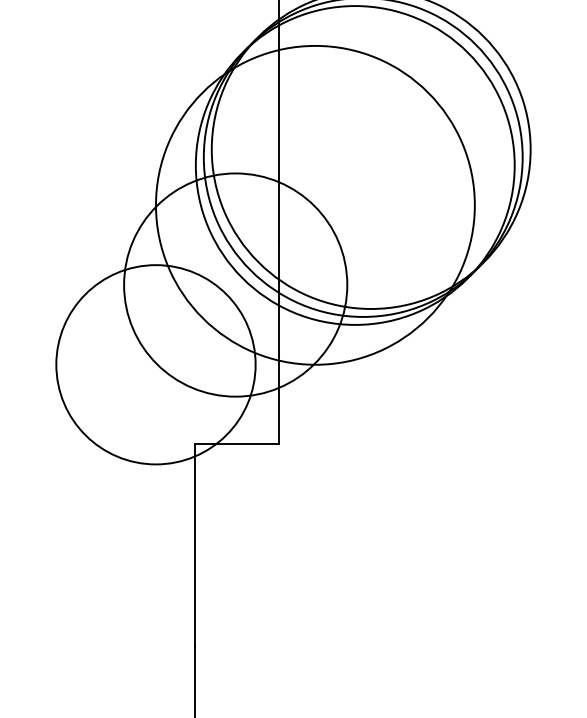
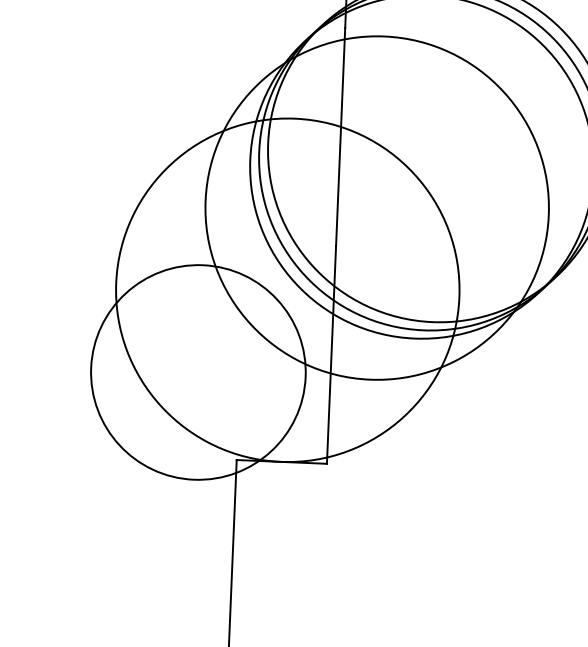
circle: (235, 284) -> (287, 289), size x1.43

